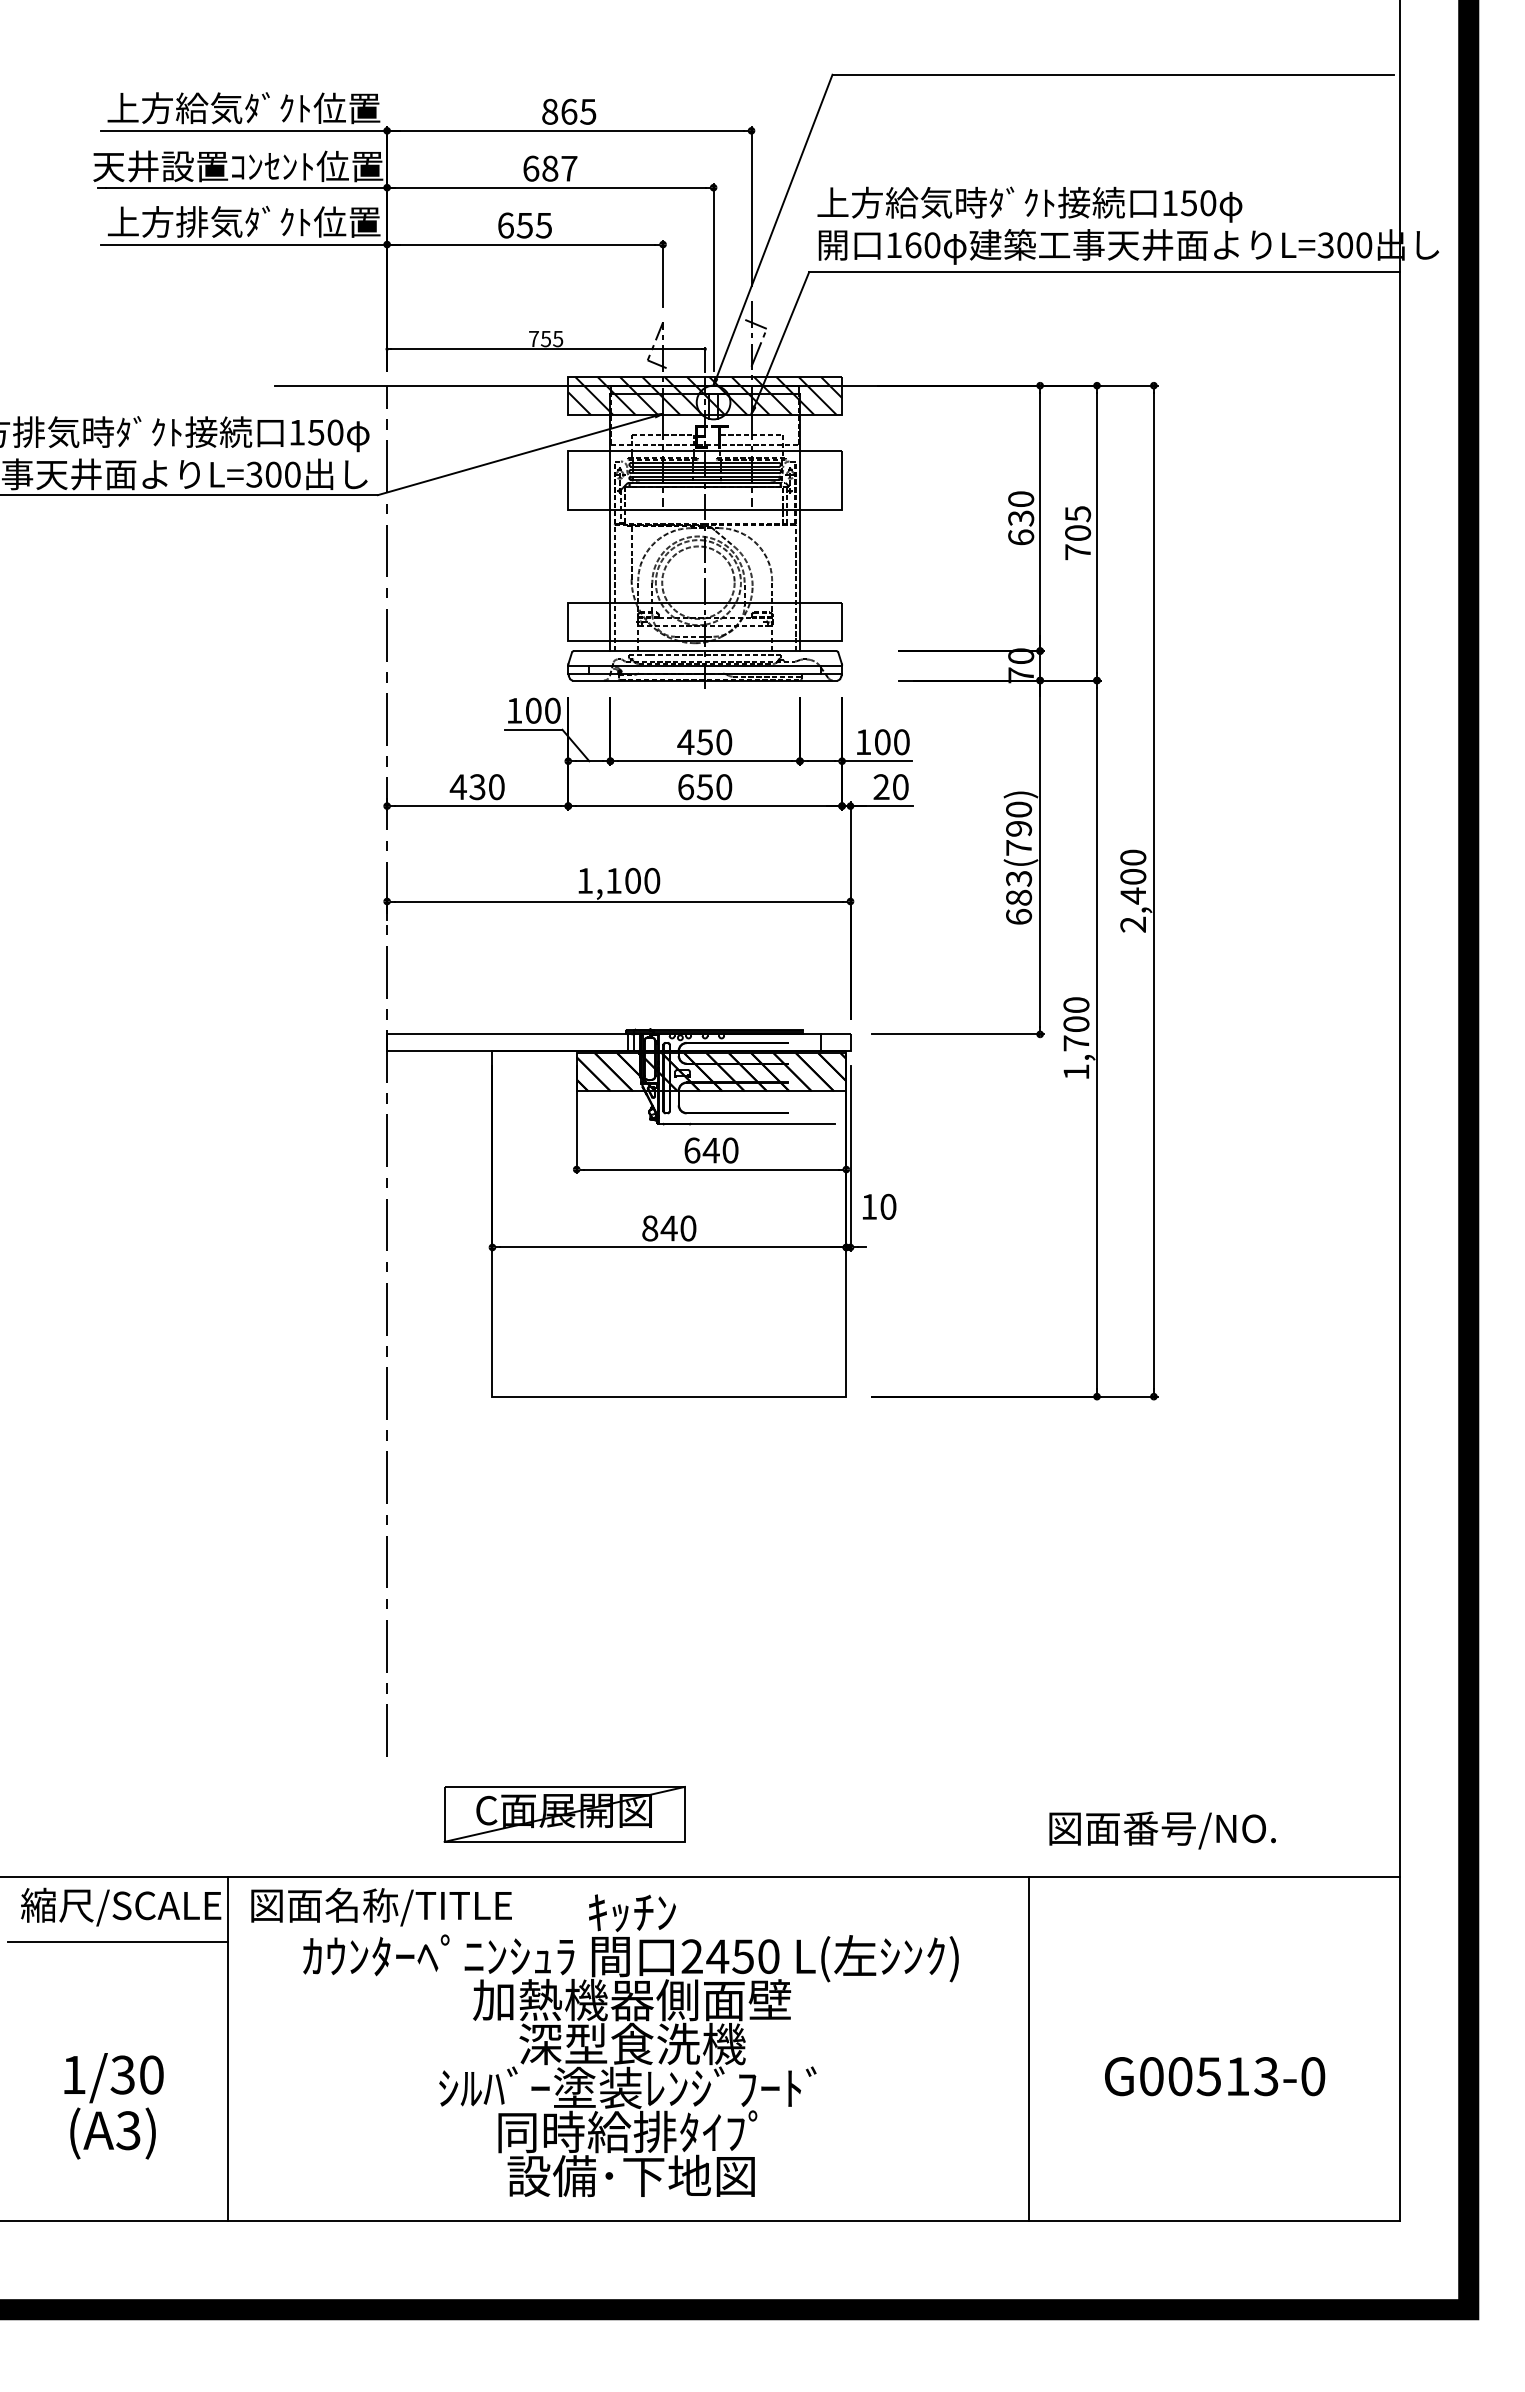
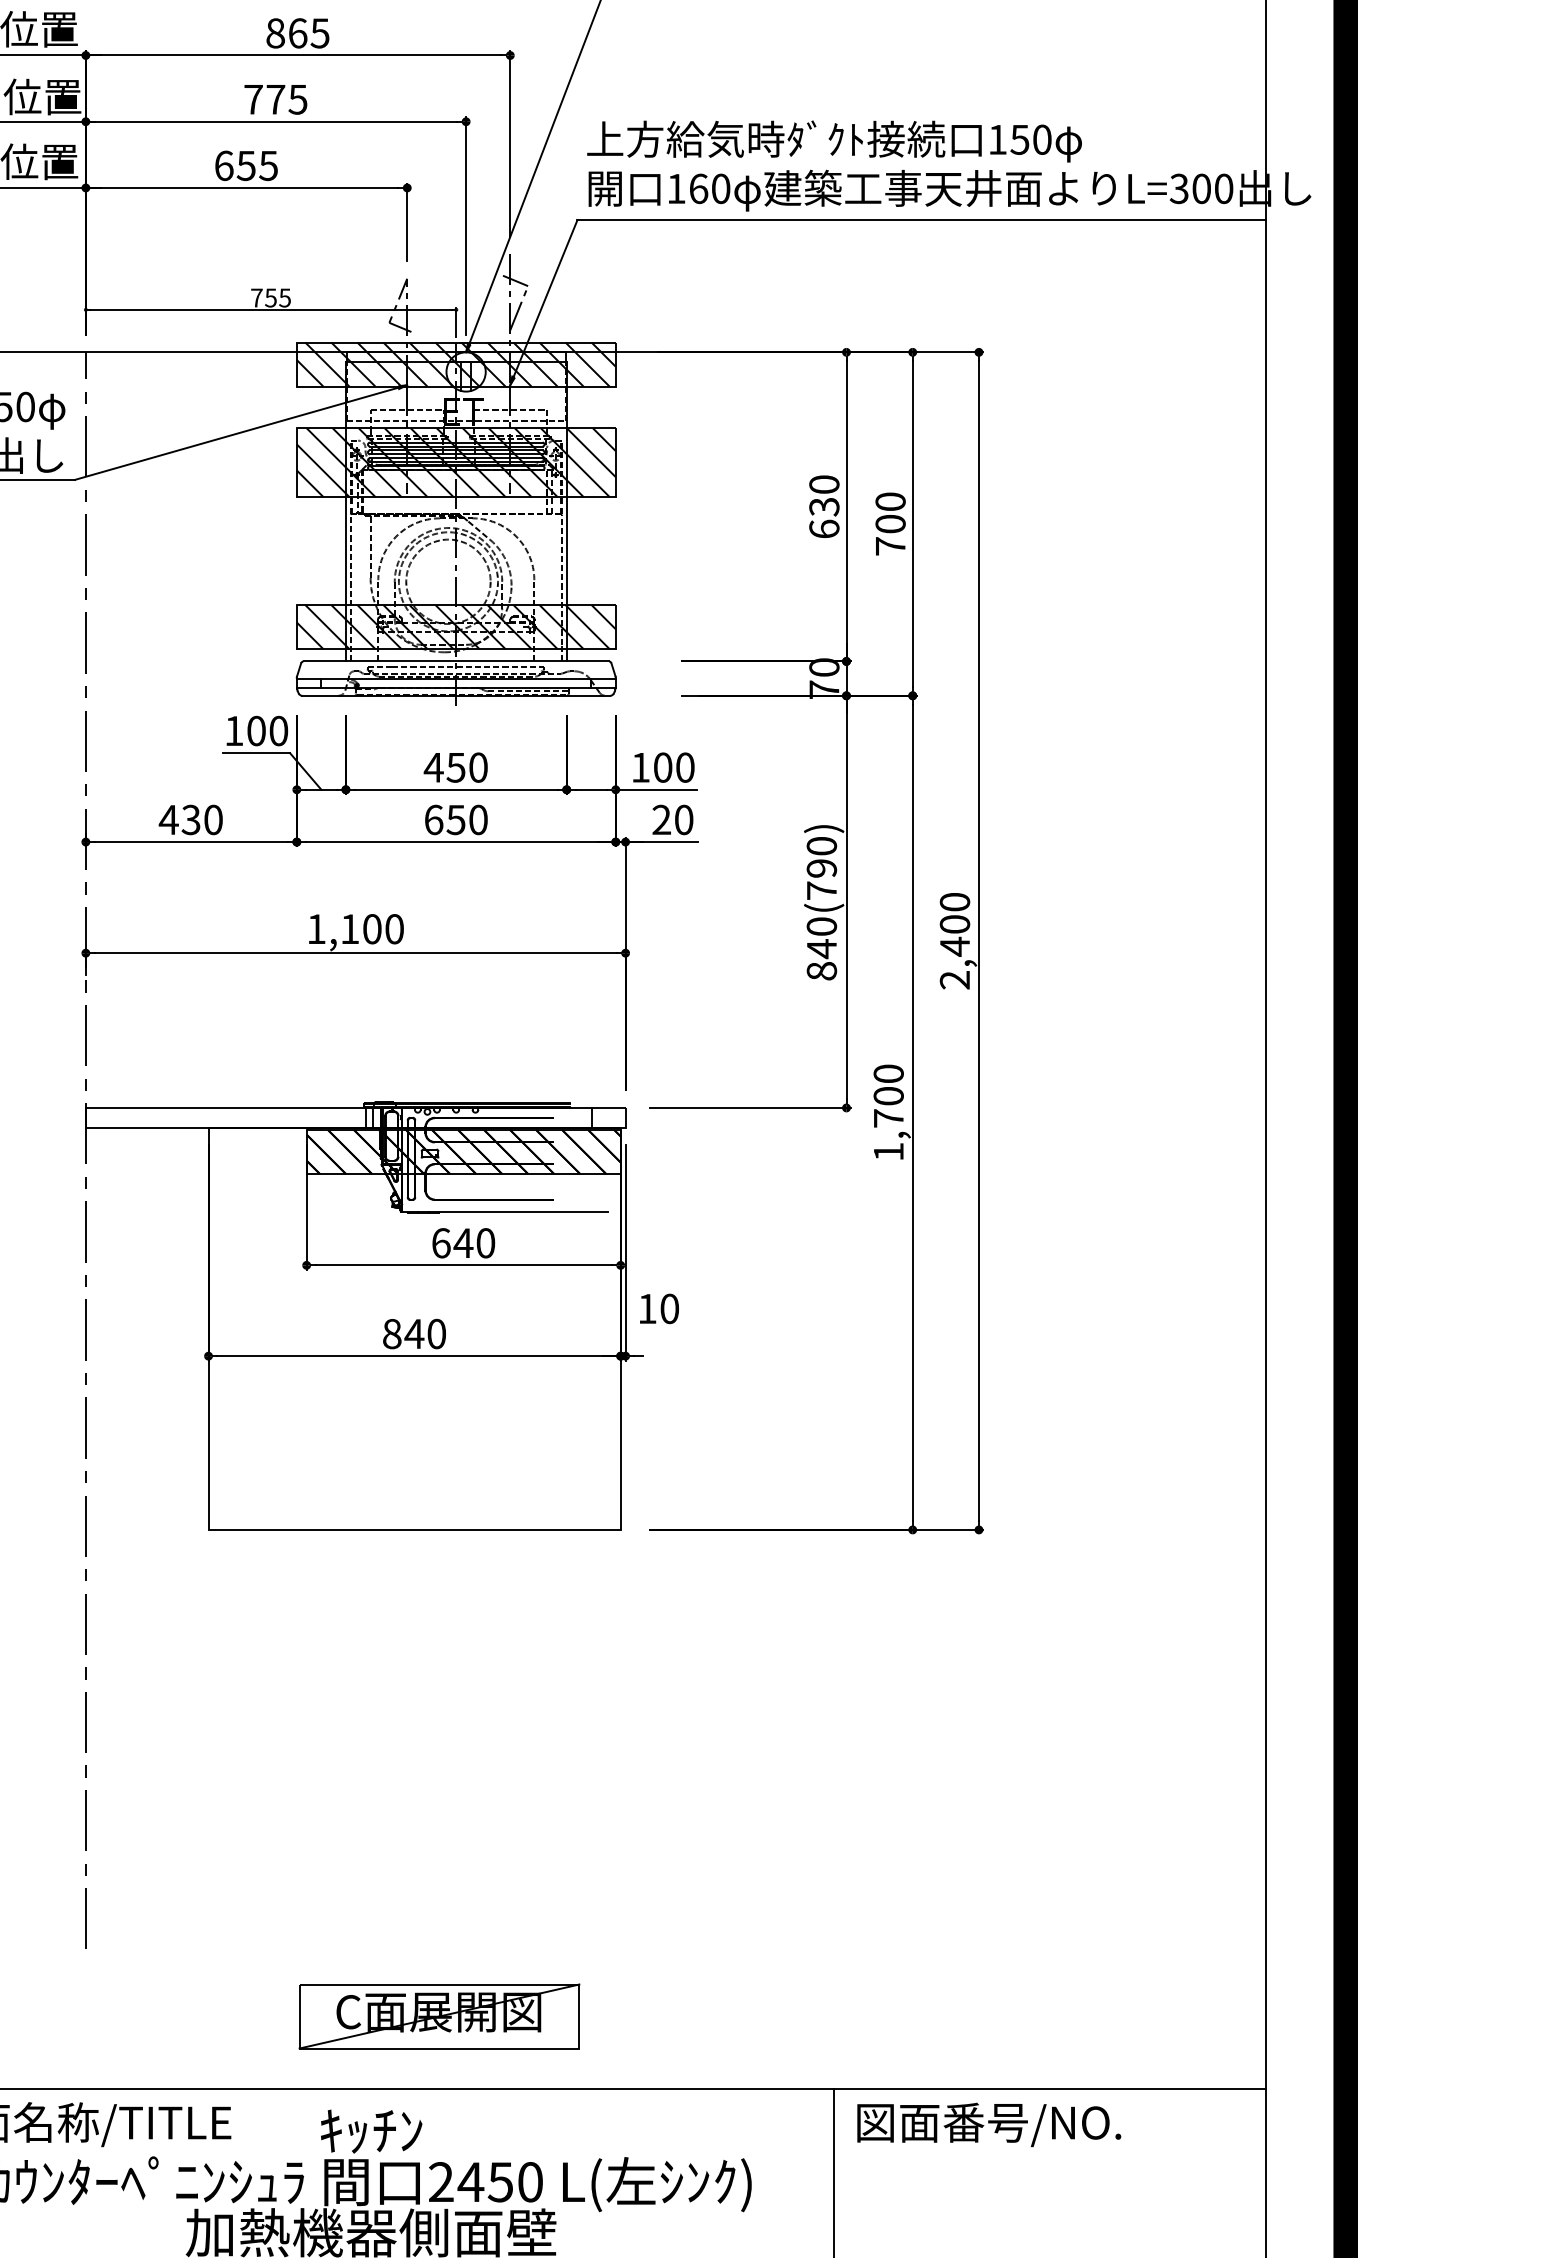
text: (550, 168) -> (276, 99), 687 -> 775
hatch: (705, 479) -> (456, 461), added
text: (1078, 514) -> (891, 502), 705 -> 700
hatch: (705, 621) -> (456, 627), added
text: (1019, 897) -> (822, 948), 683(790) -> 840(790)
part: (564, 1814) -> (439, 2016), moved
text: (1162, 1830) -> (989, 2124), moved

